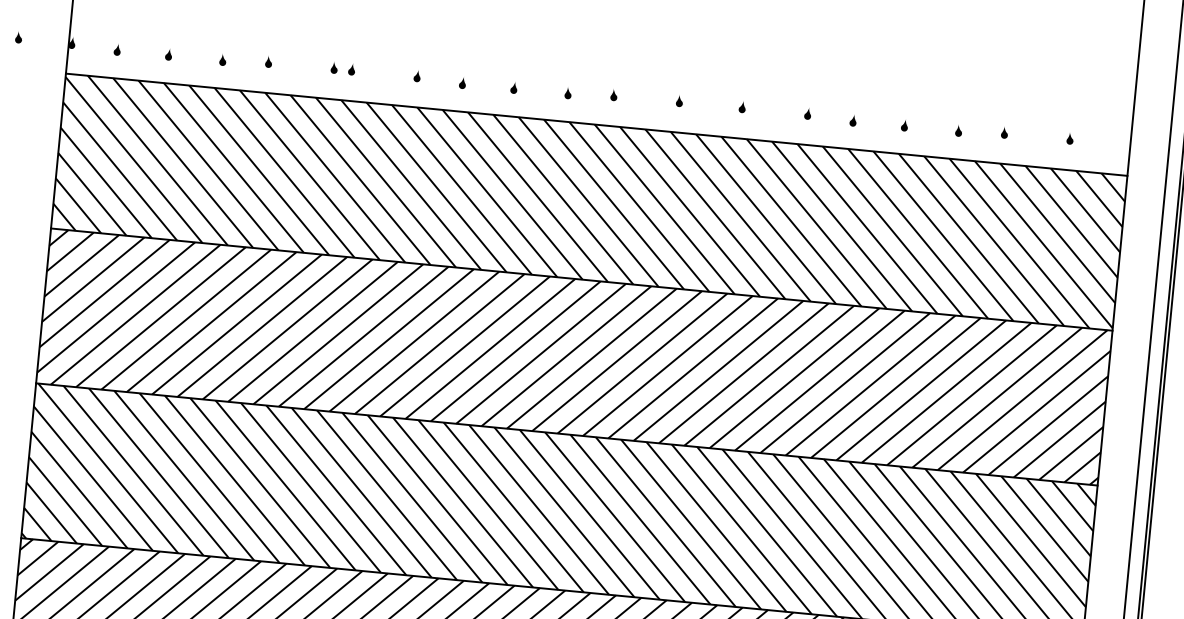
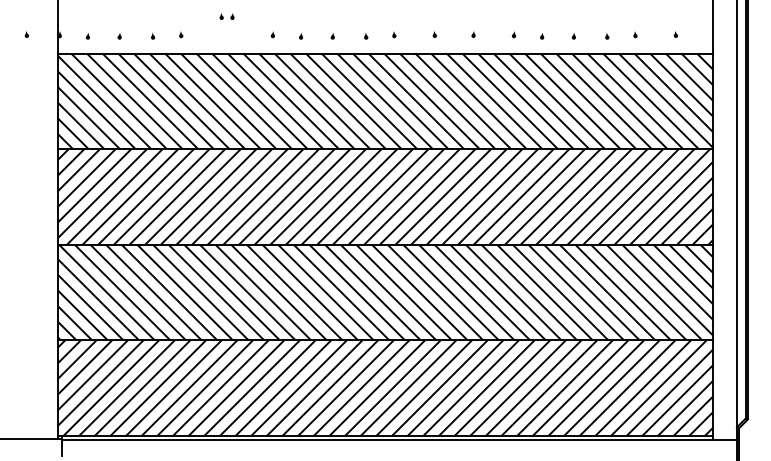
part: (342, 68) -> (226, 16), moved

